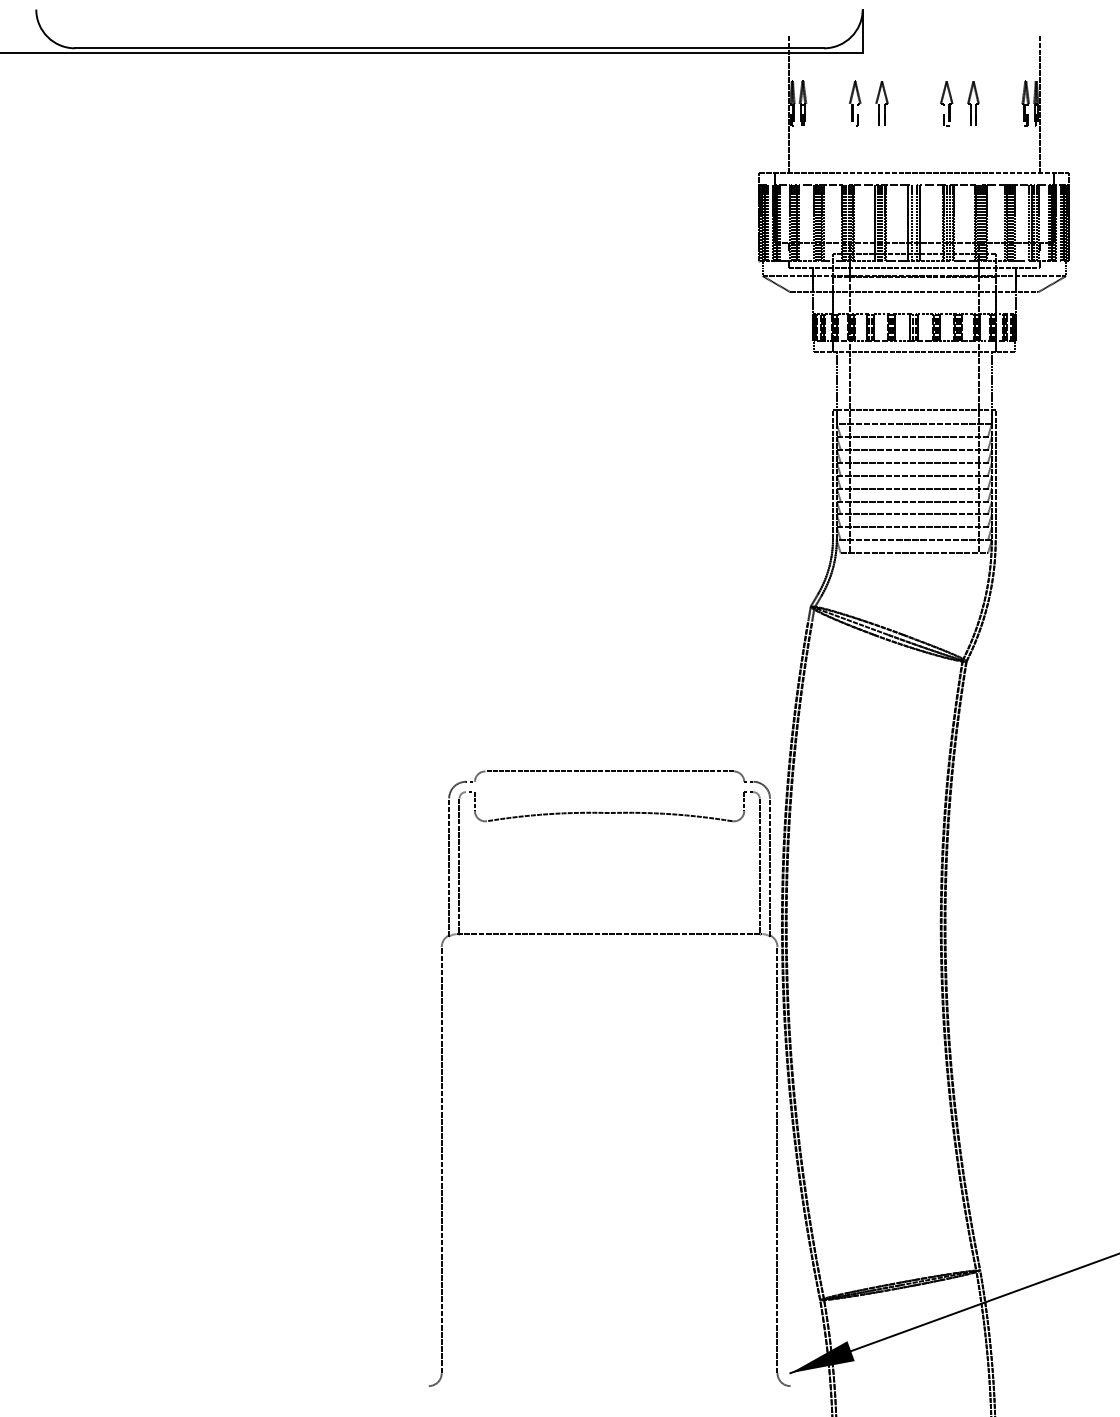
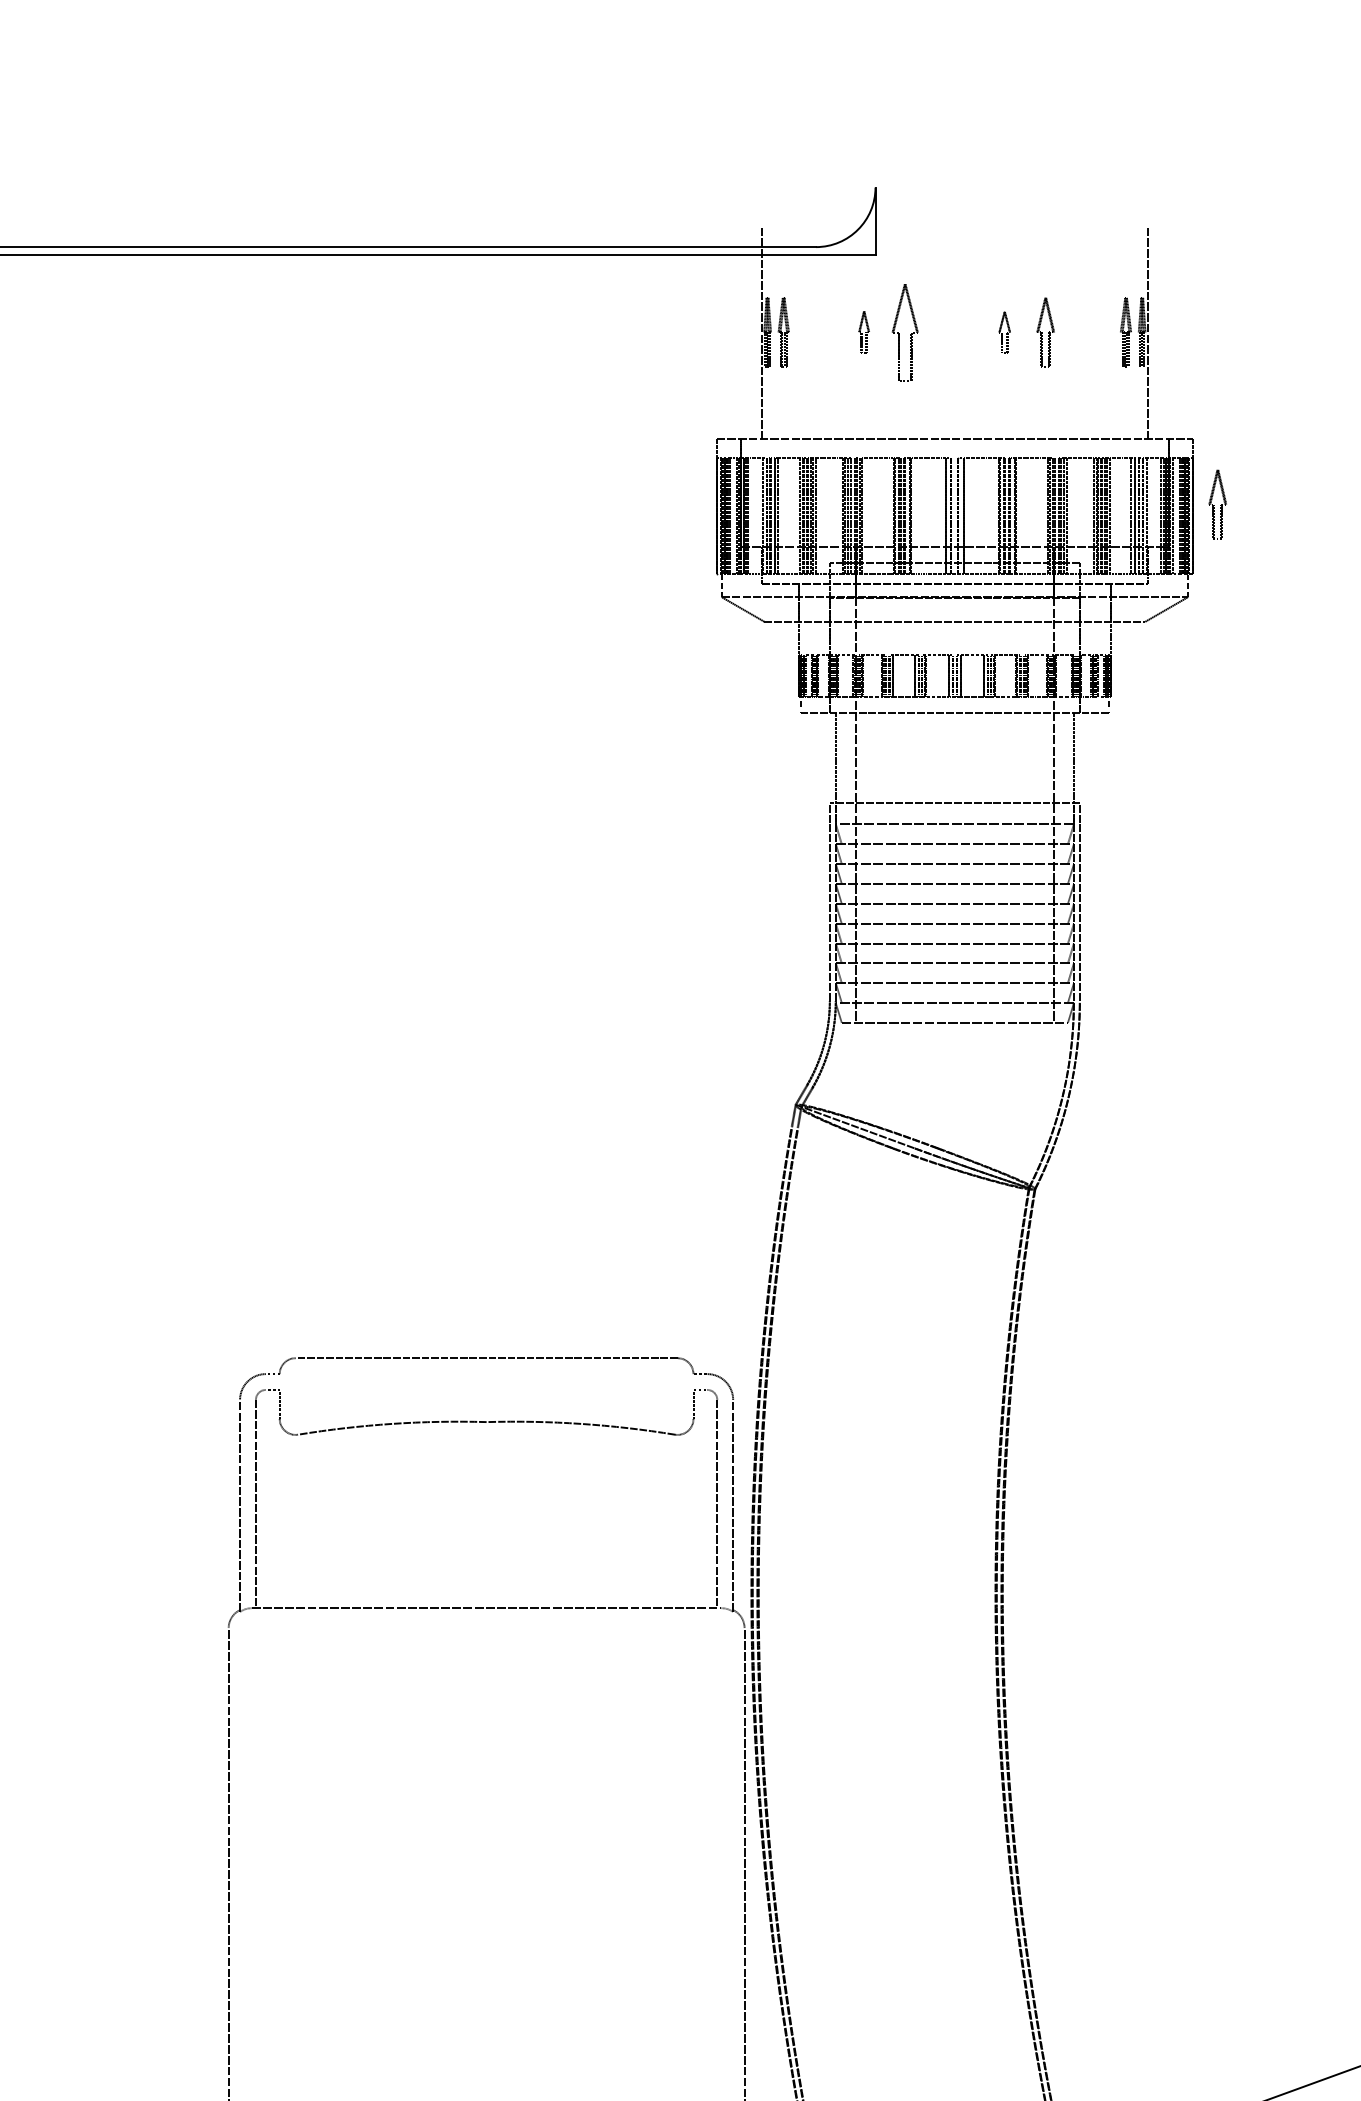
part: (855, 103) -> (864, 331), size x0.6
part: (881, 103) -> (904, 331), size x1.4
part: (946, 103) -> (1004, 331), size x0.6
part: (1085, 215) -> (1217, 503), added

